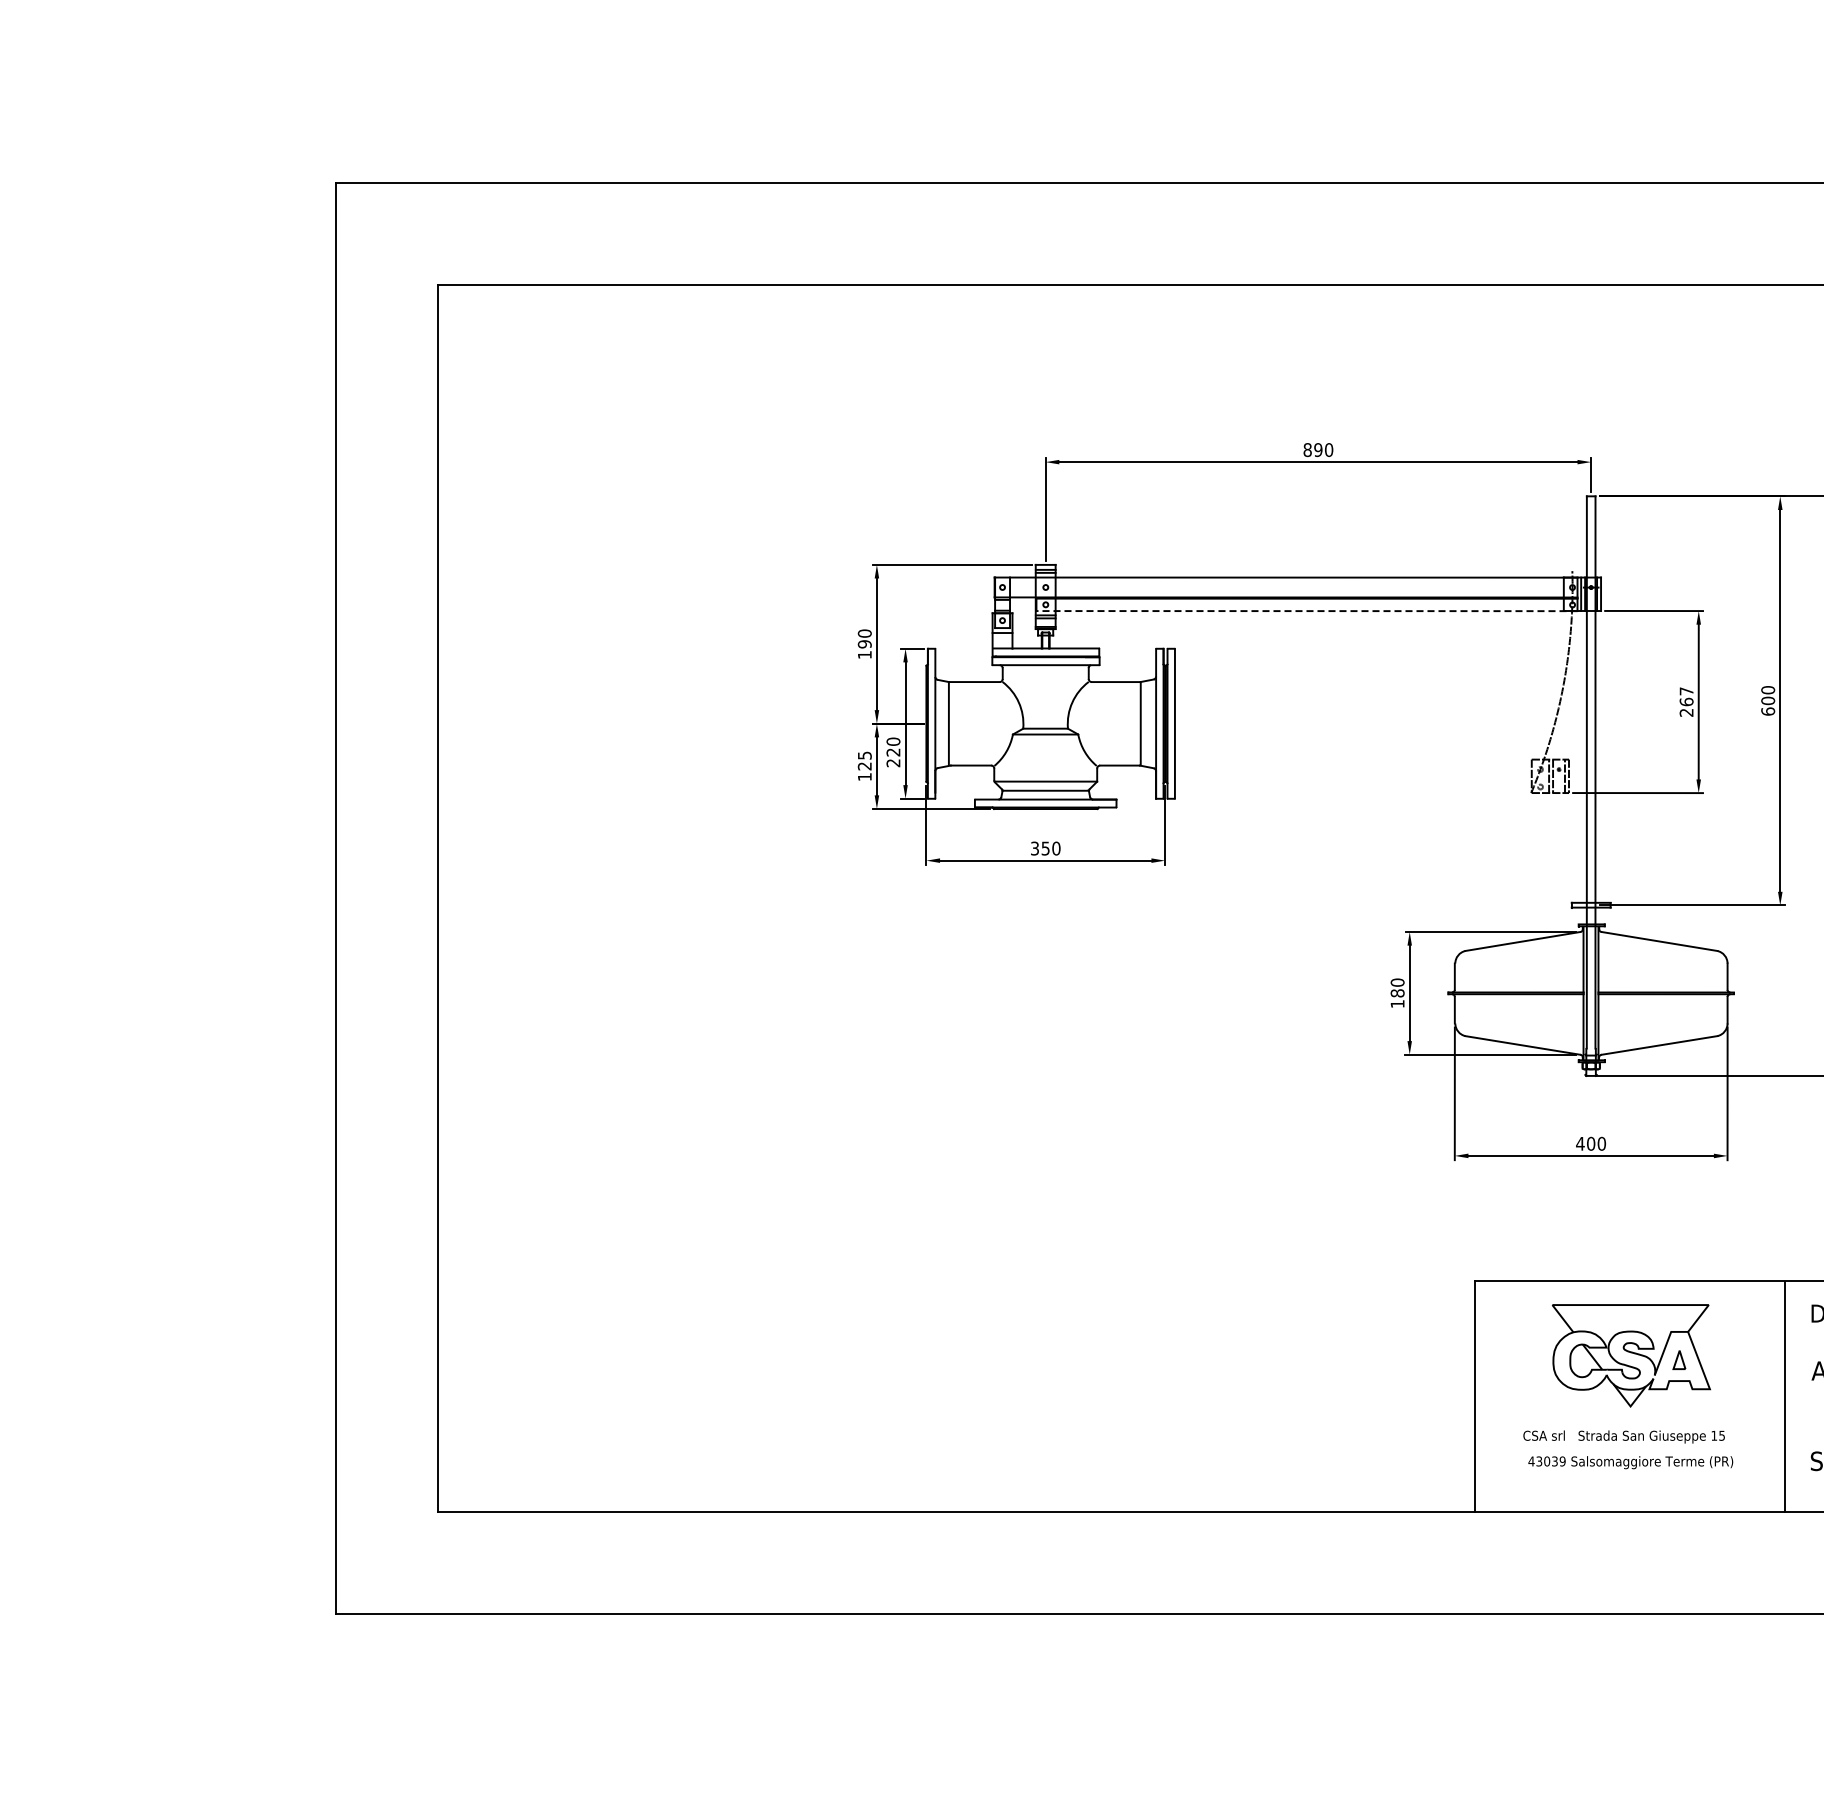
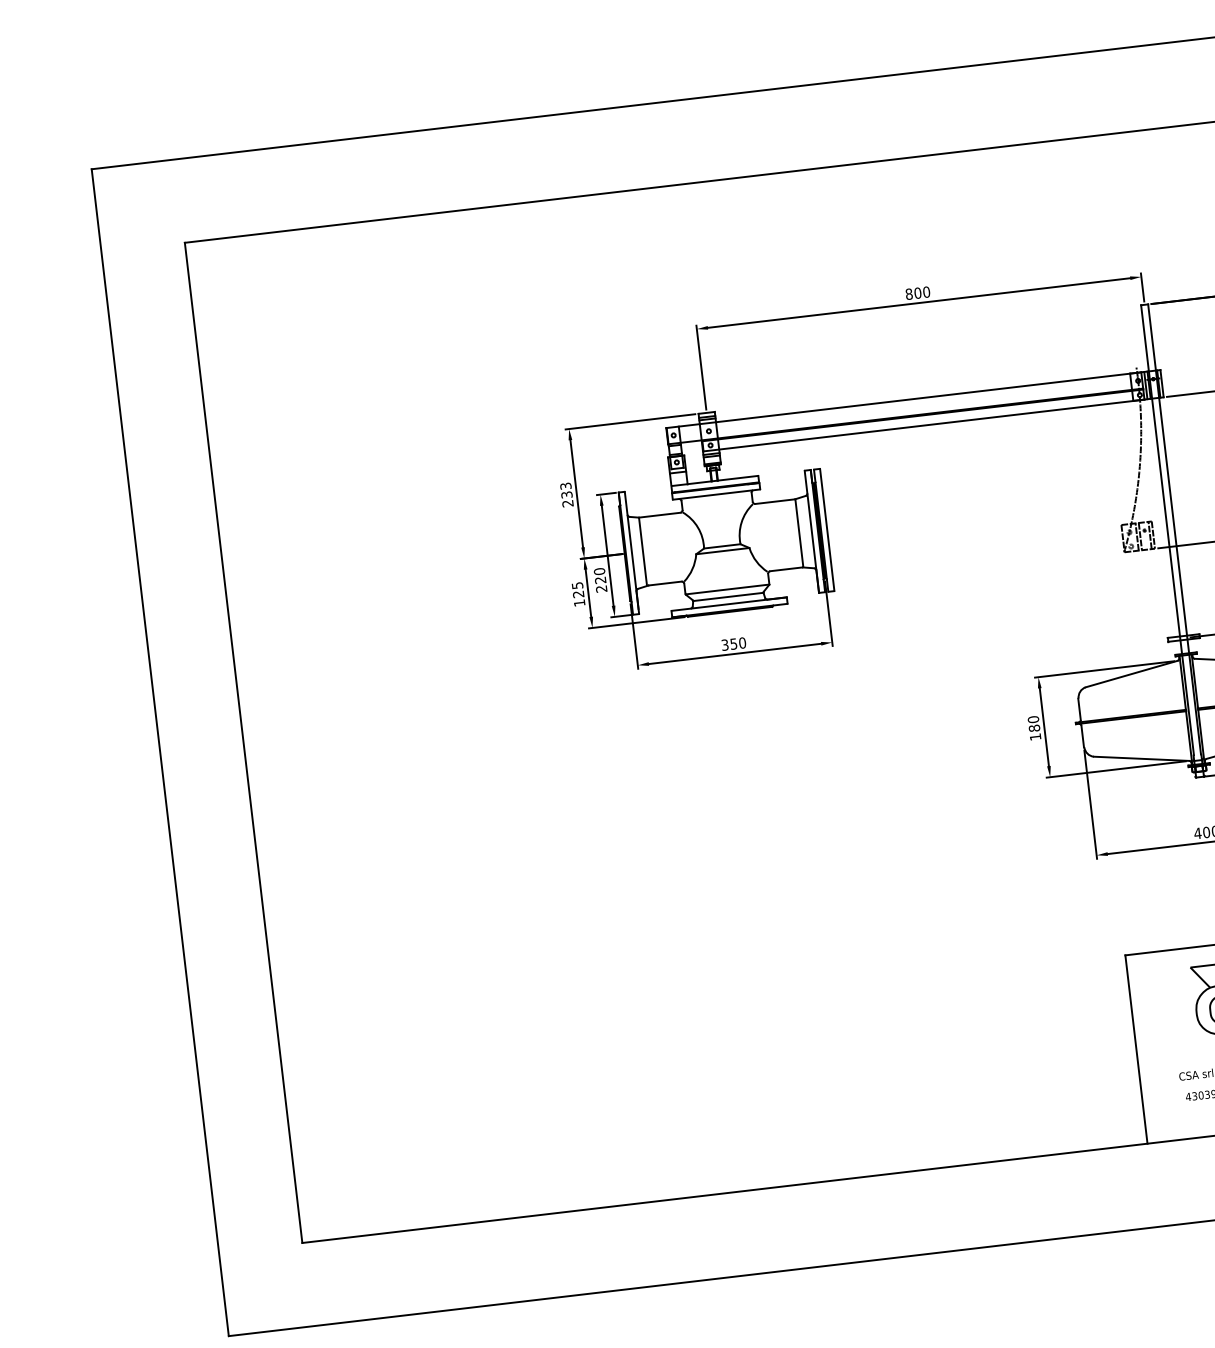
text: (1318, 449) -> (917, 292), 890 -> 800
line: (1306, 611) -> (923, 425), dashed -> solid
text: (864, 644) -> (566, 495), 190 -> 233

